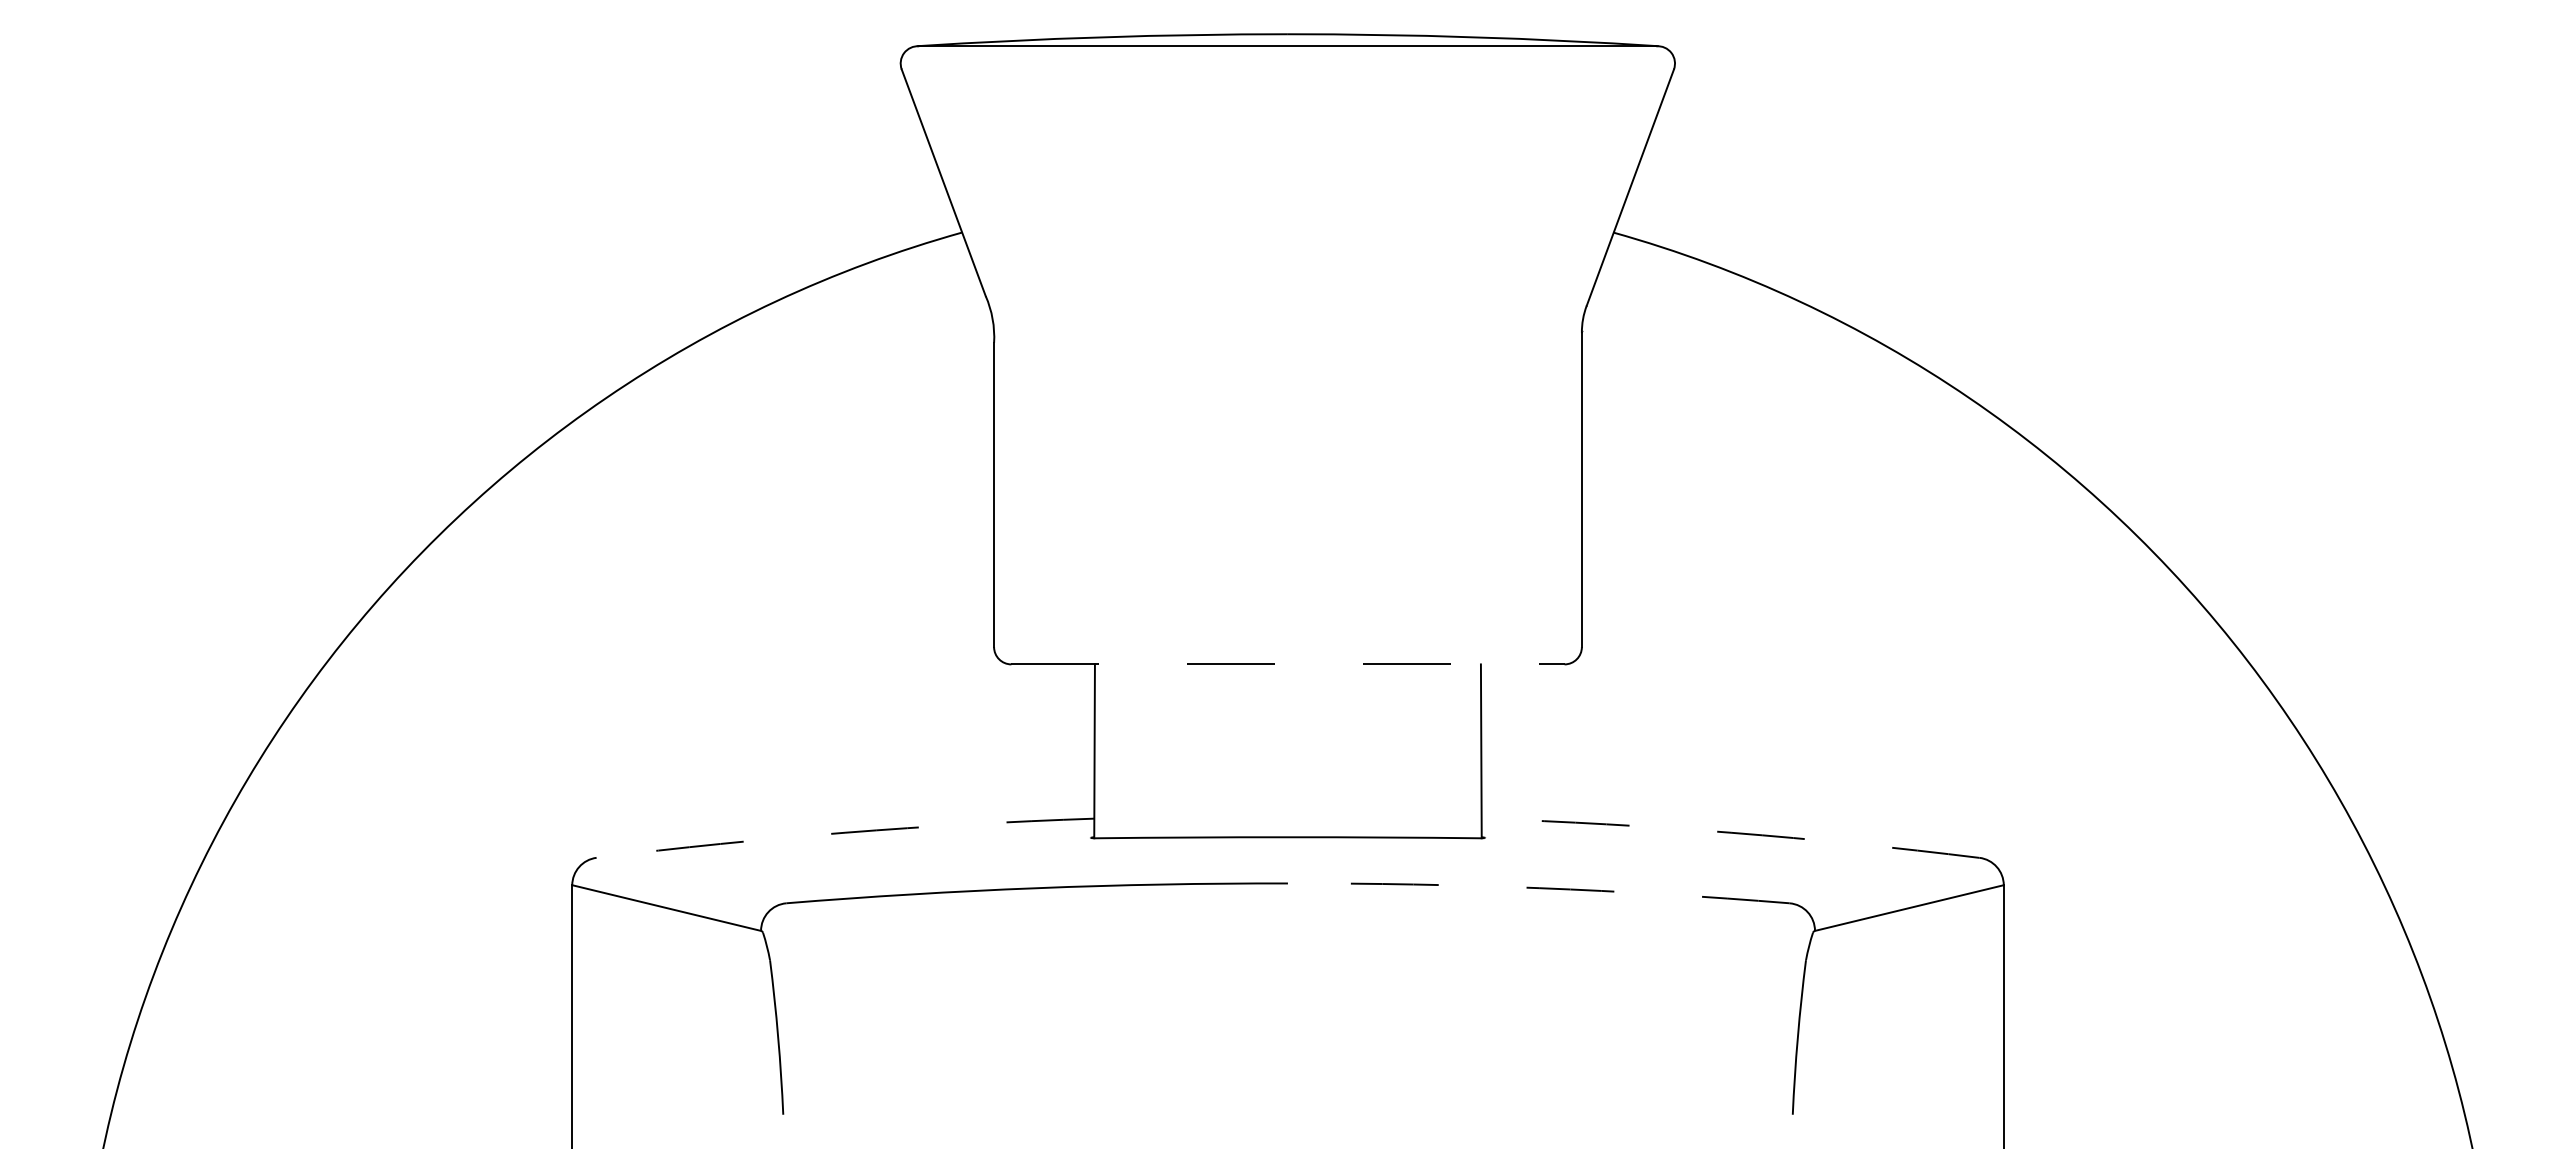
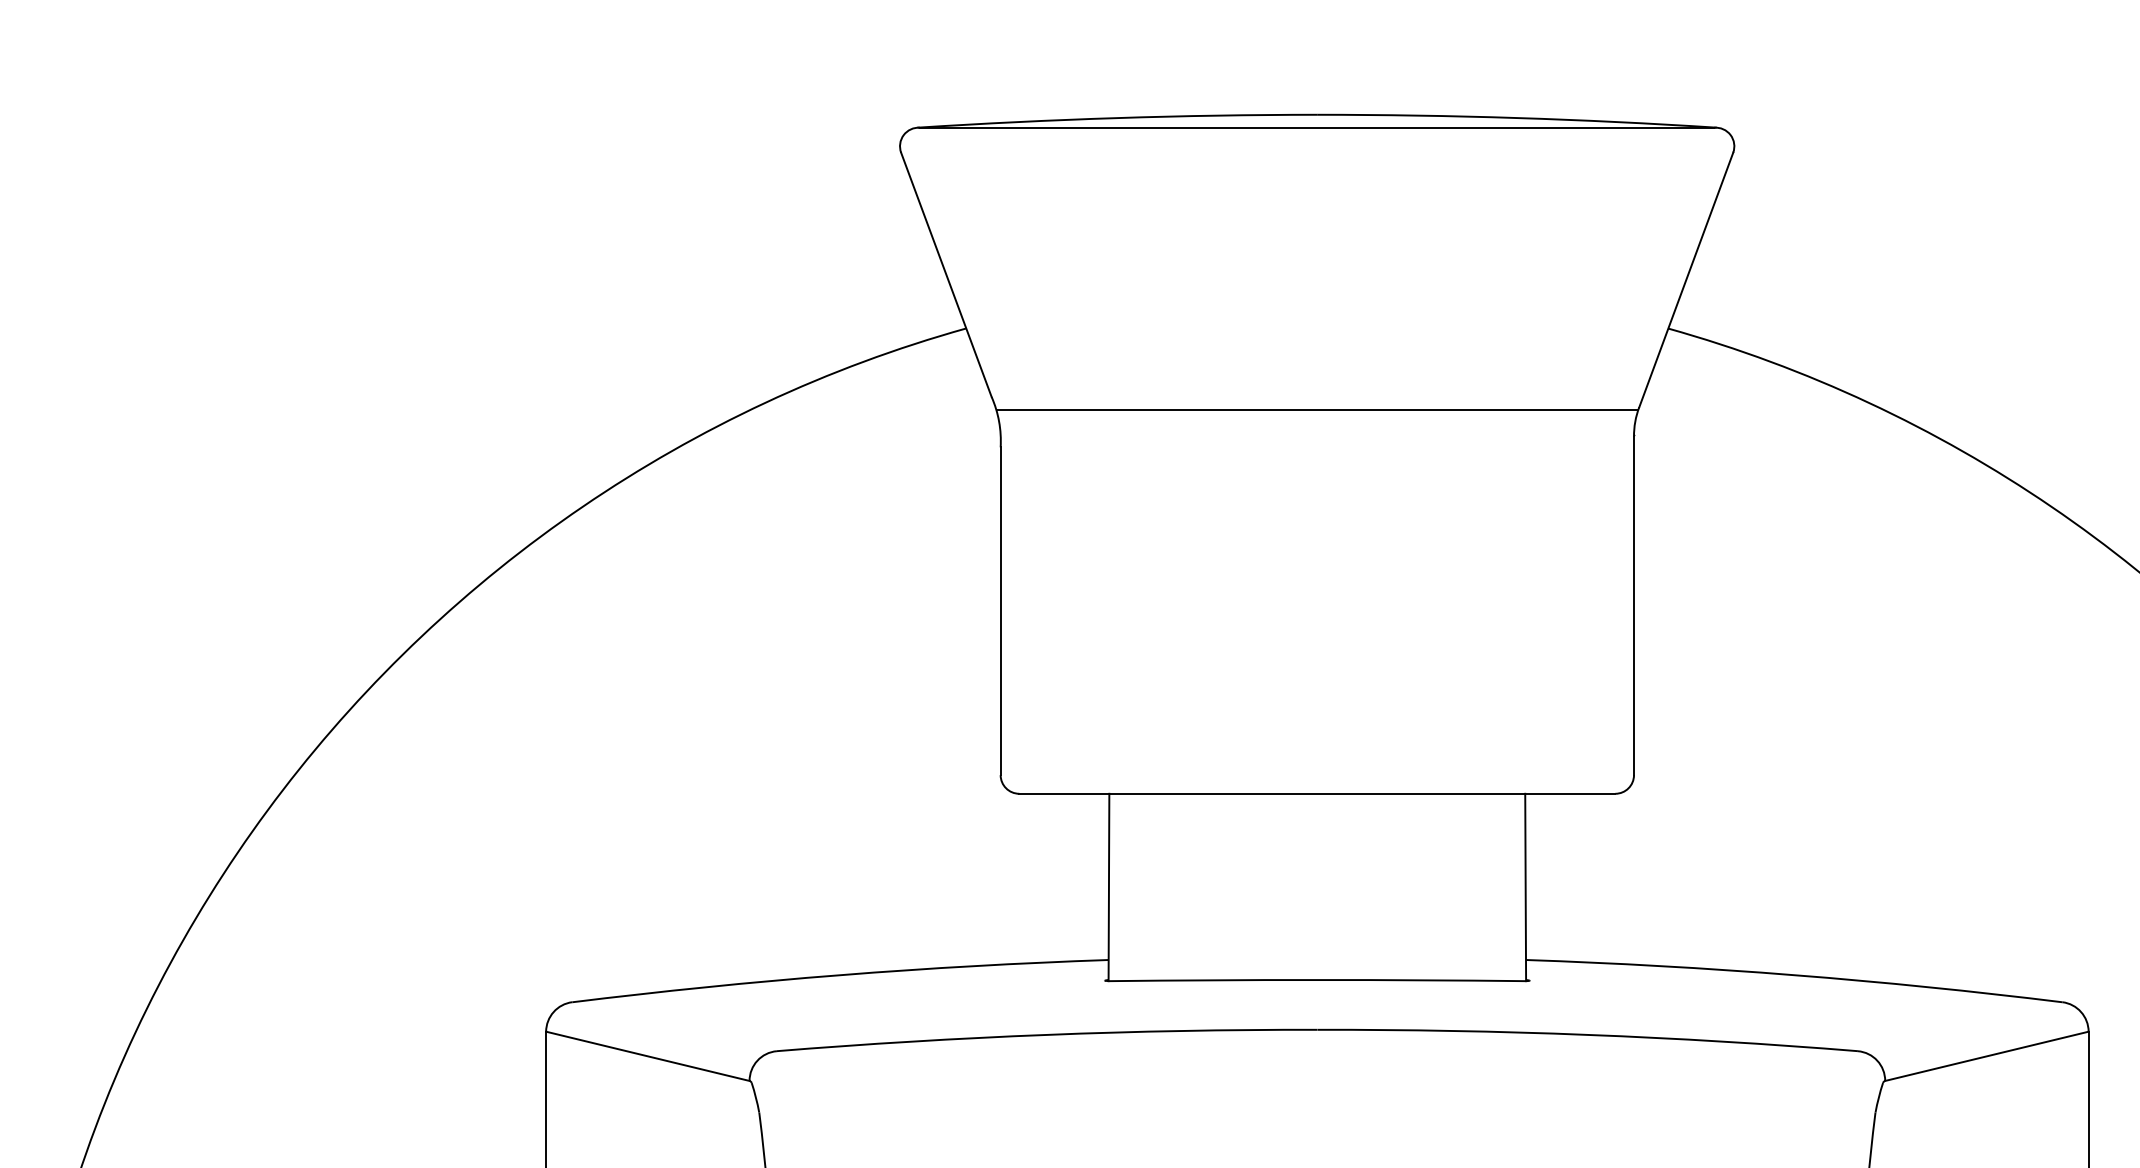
line: (1287, 308) -> (1316, 410), added
line: (1287, 664) -> (1316, 793), dashed -> solid
arc: (845, 832) -> (840, 974), dashed -> solid
arc: (1731, 832) -> (1795, 974), dashed -> solid
arc: (1539, 888) -> (1588, 1035), dashed -> solid

